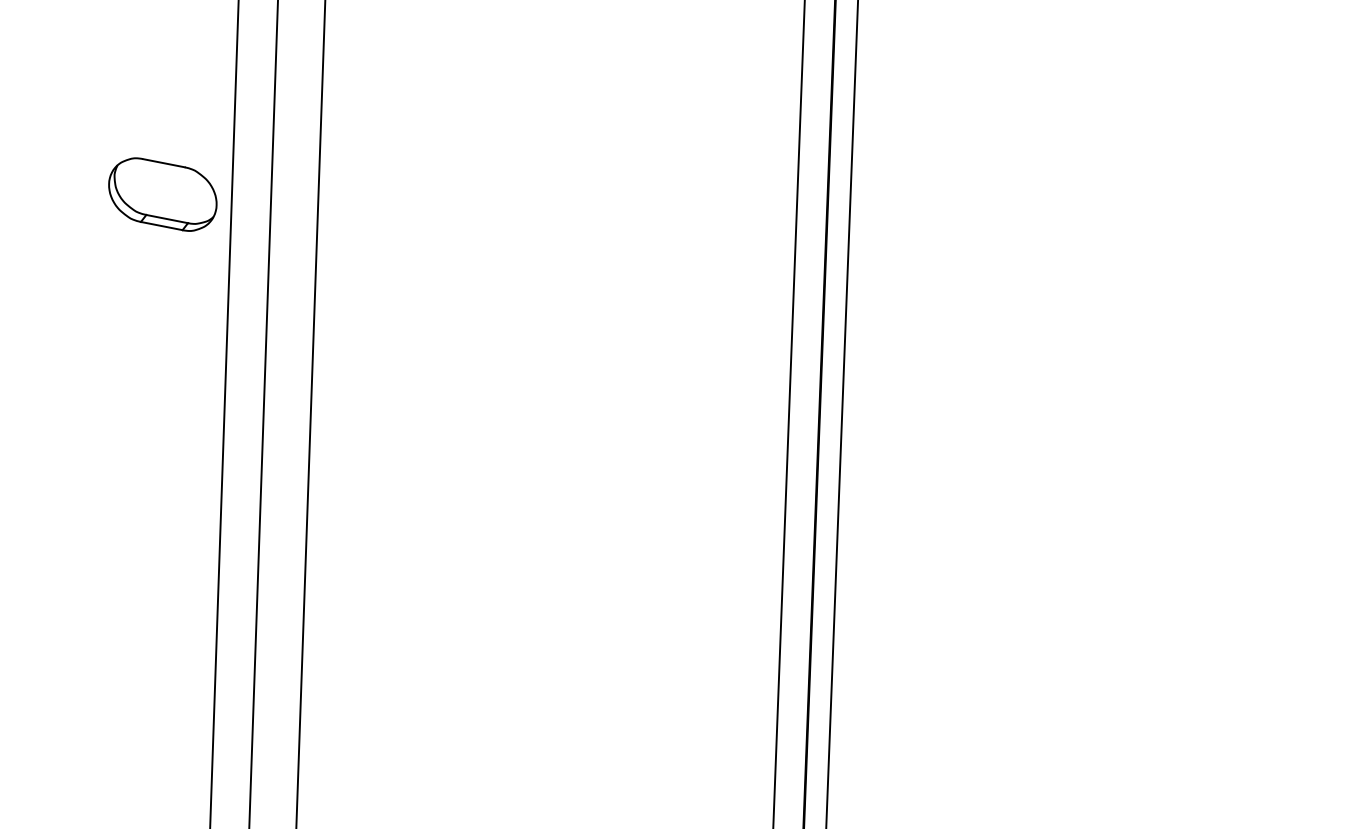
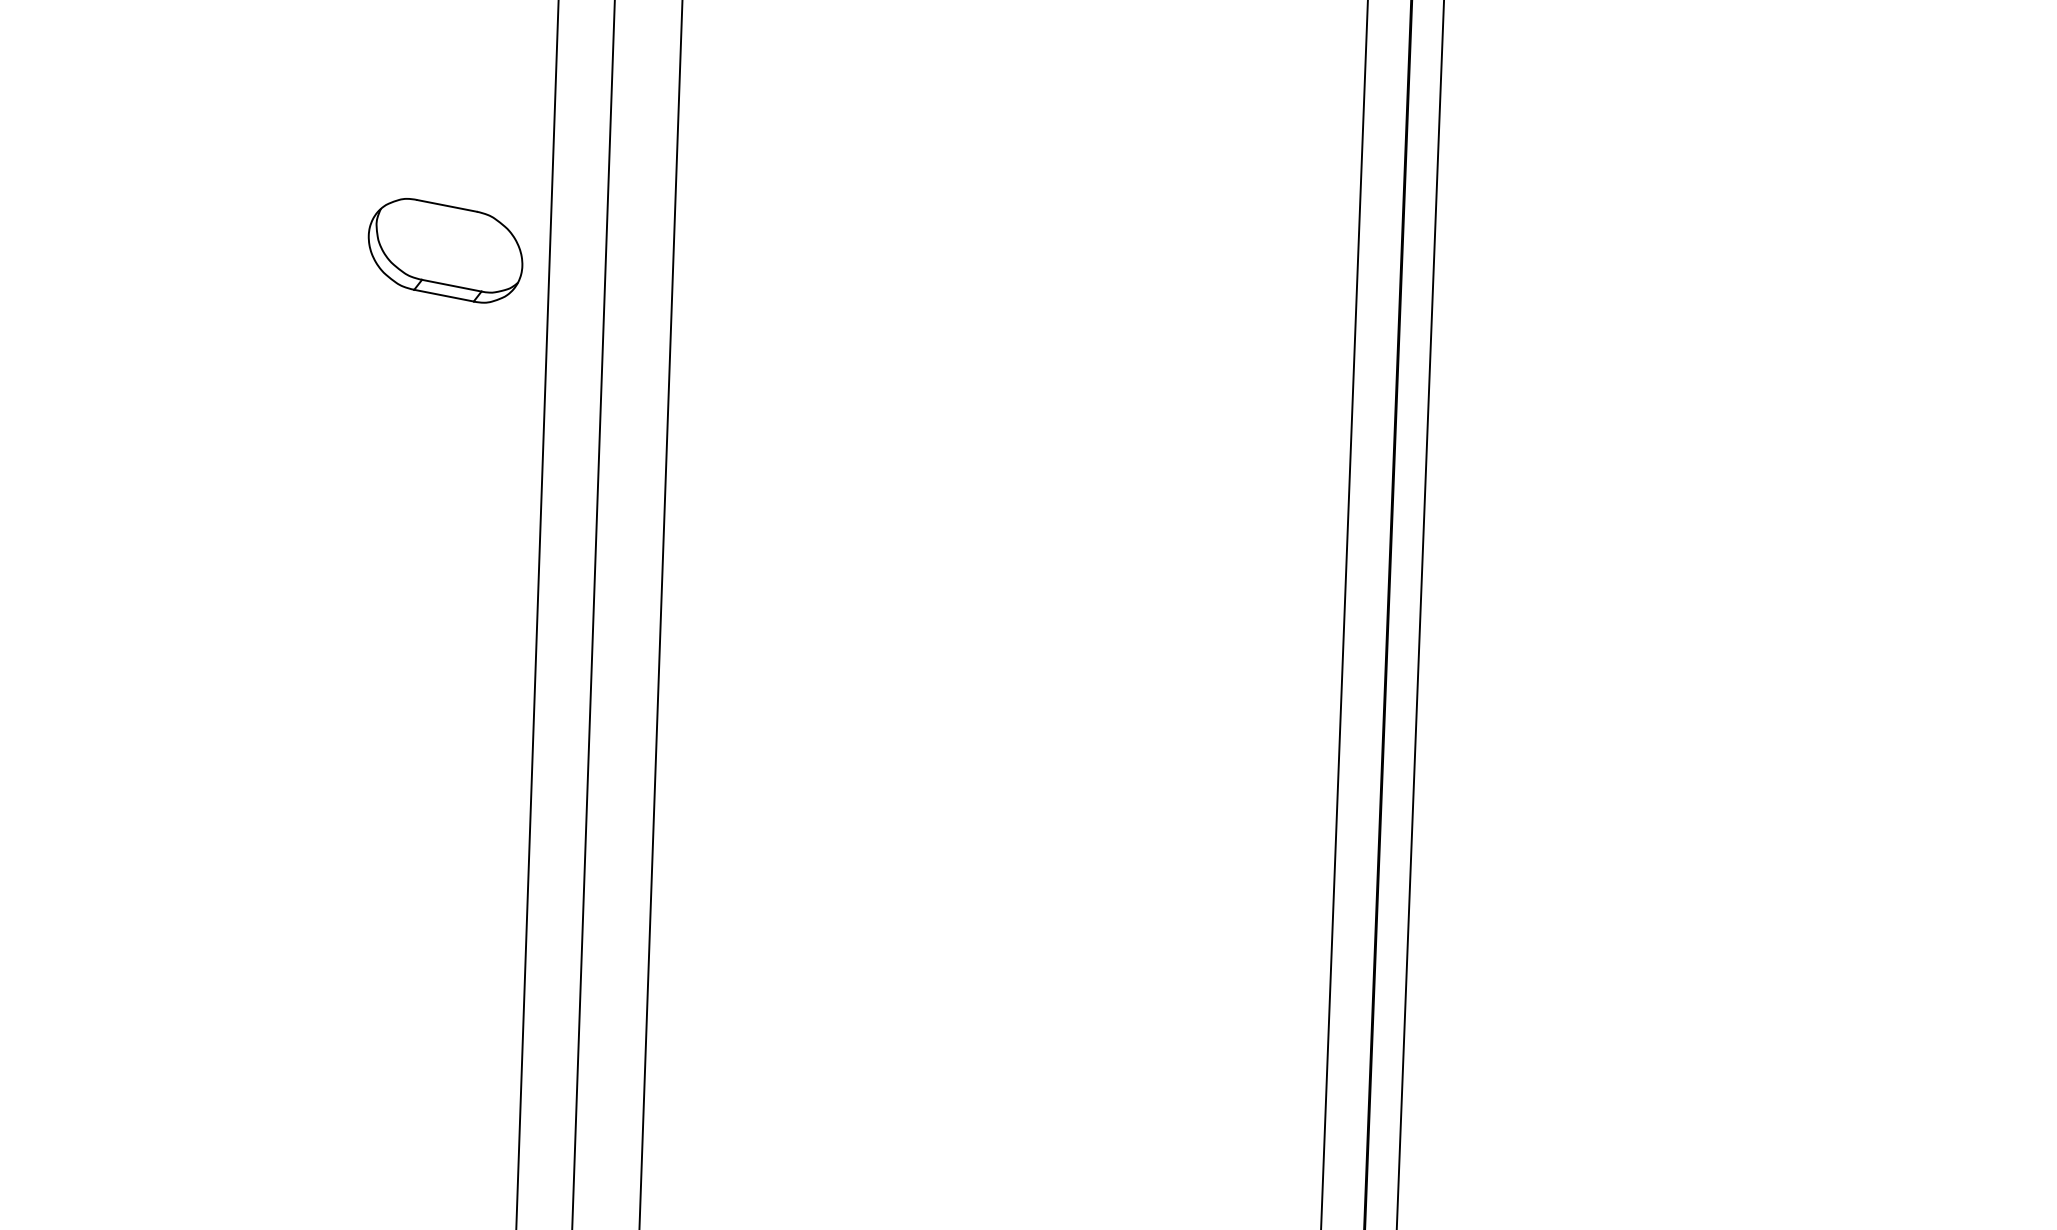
part: (162, 194) -> (445, 250), moved

